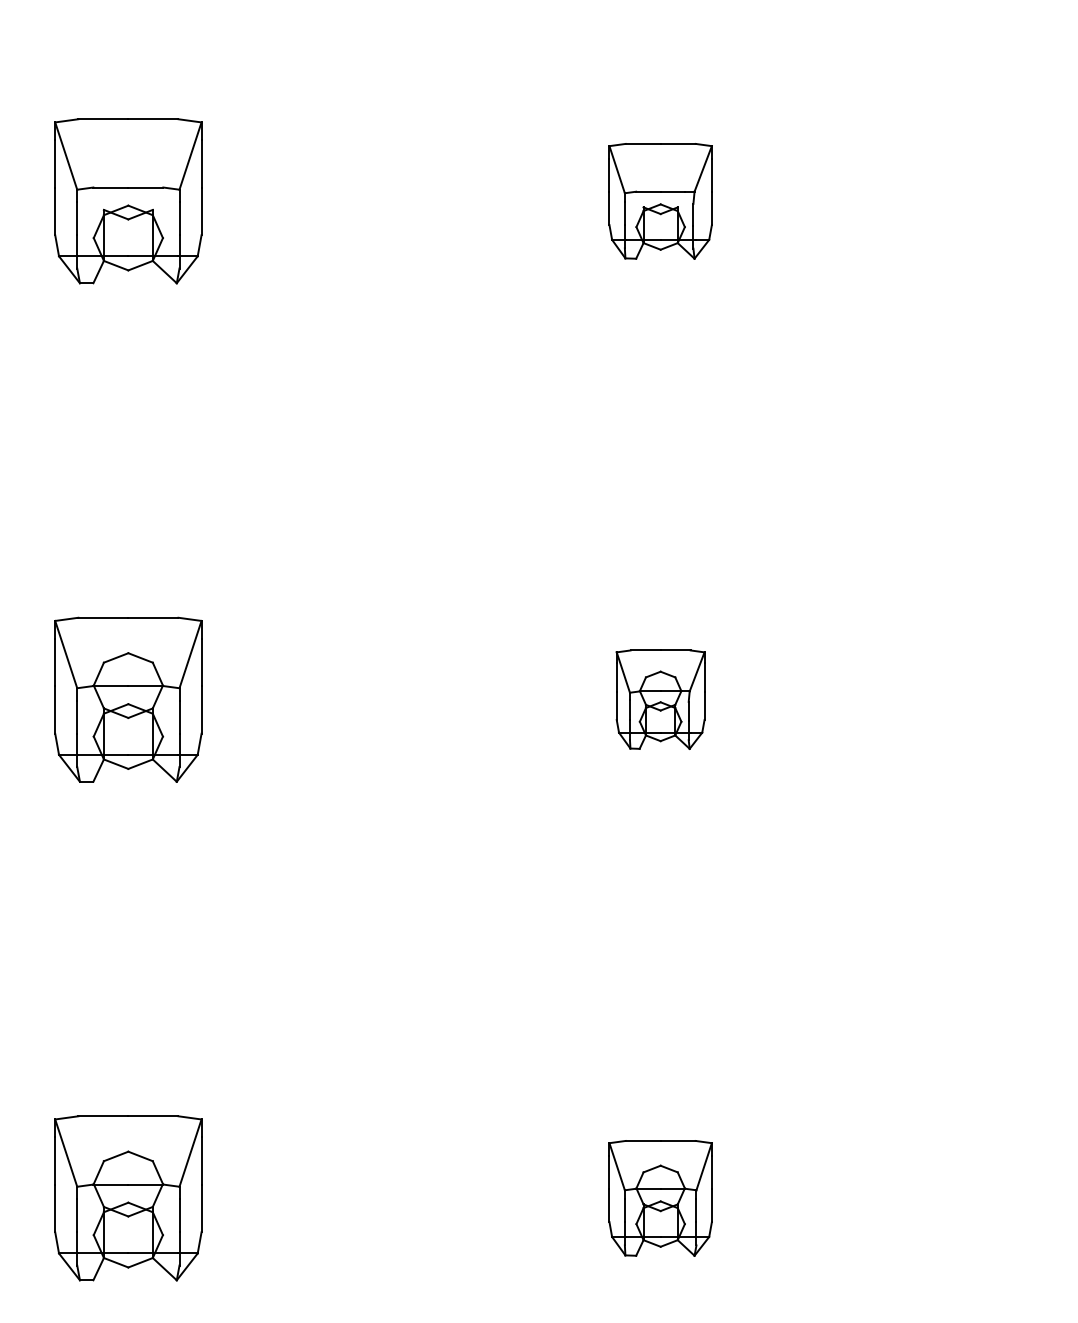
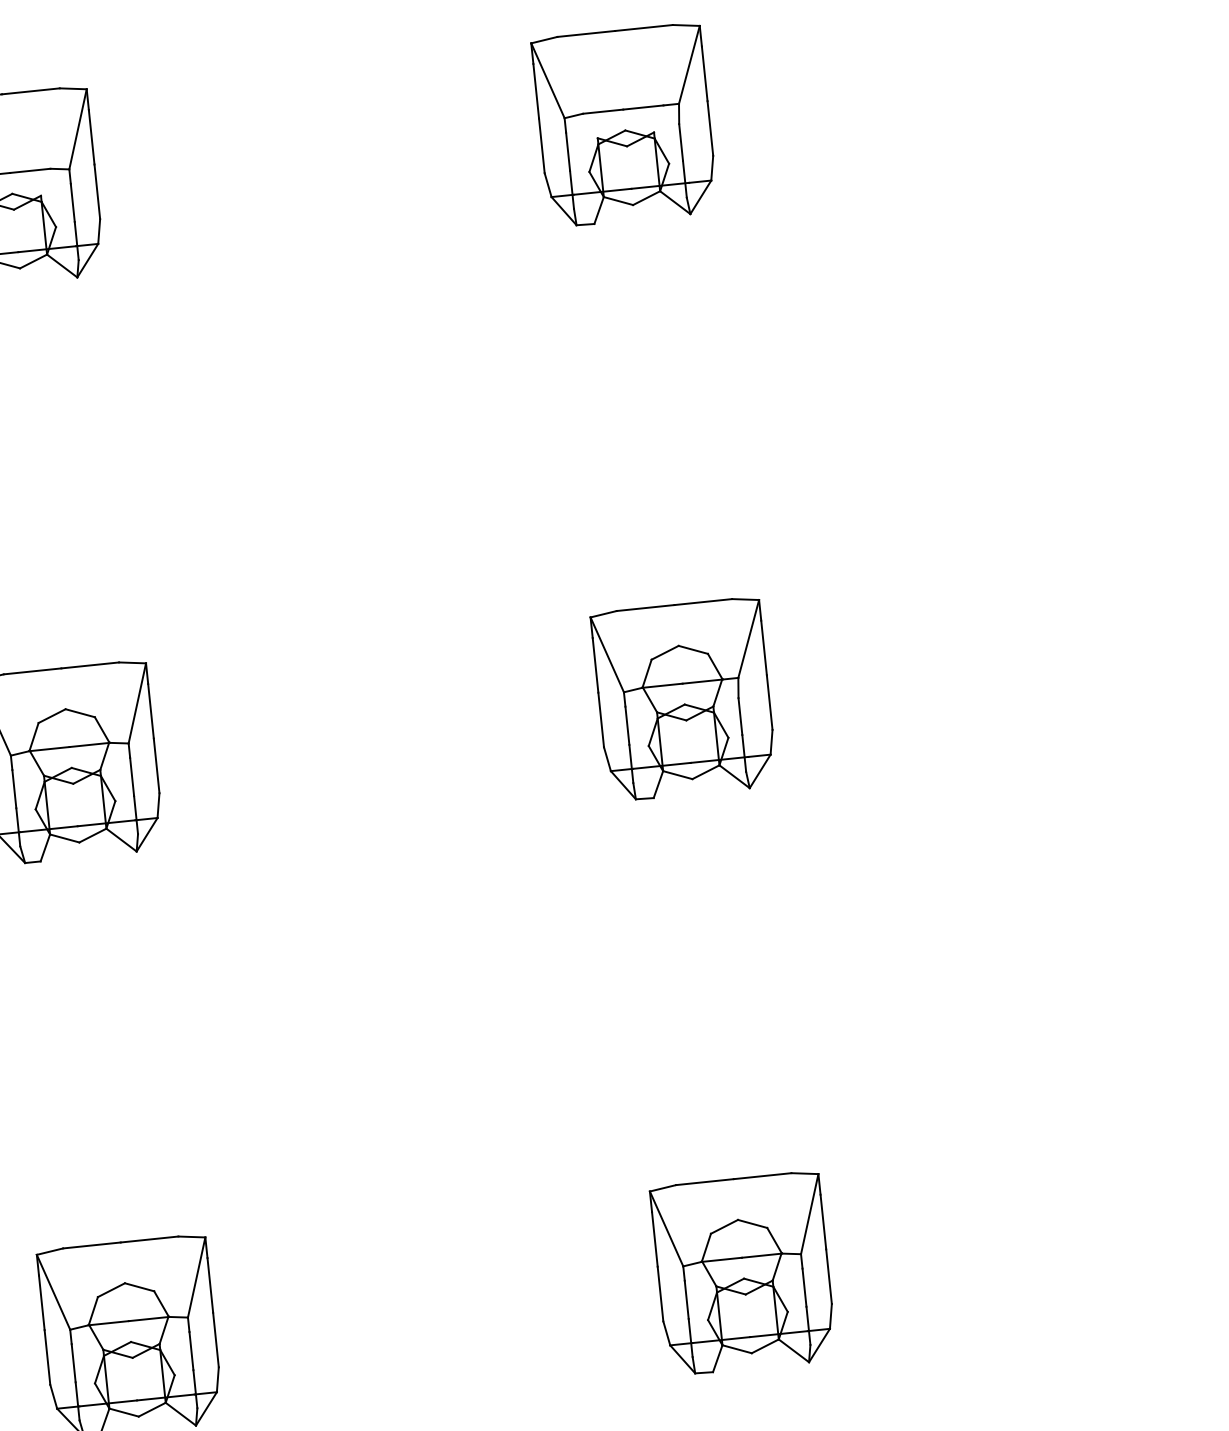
part: (660, 201) -> (624, 125), size x1.43
part: (660, 699) -> (683, 699), size x1.67
part: (660, 1198) -> (743, 1273), size x1.43

